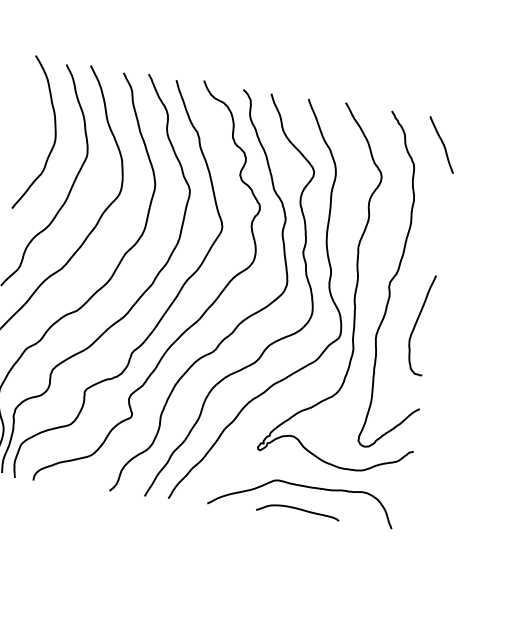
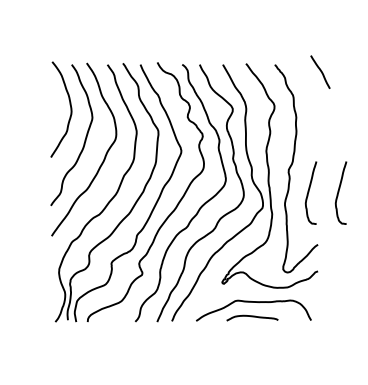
curve: (441, 143) -> (320, 71), moved
curve: (466, 330) -> (339, 192), added

